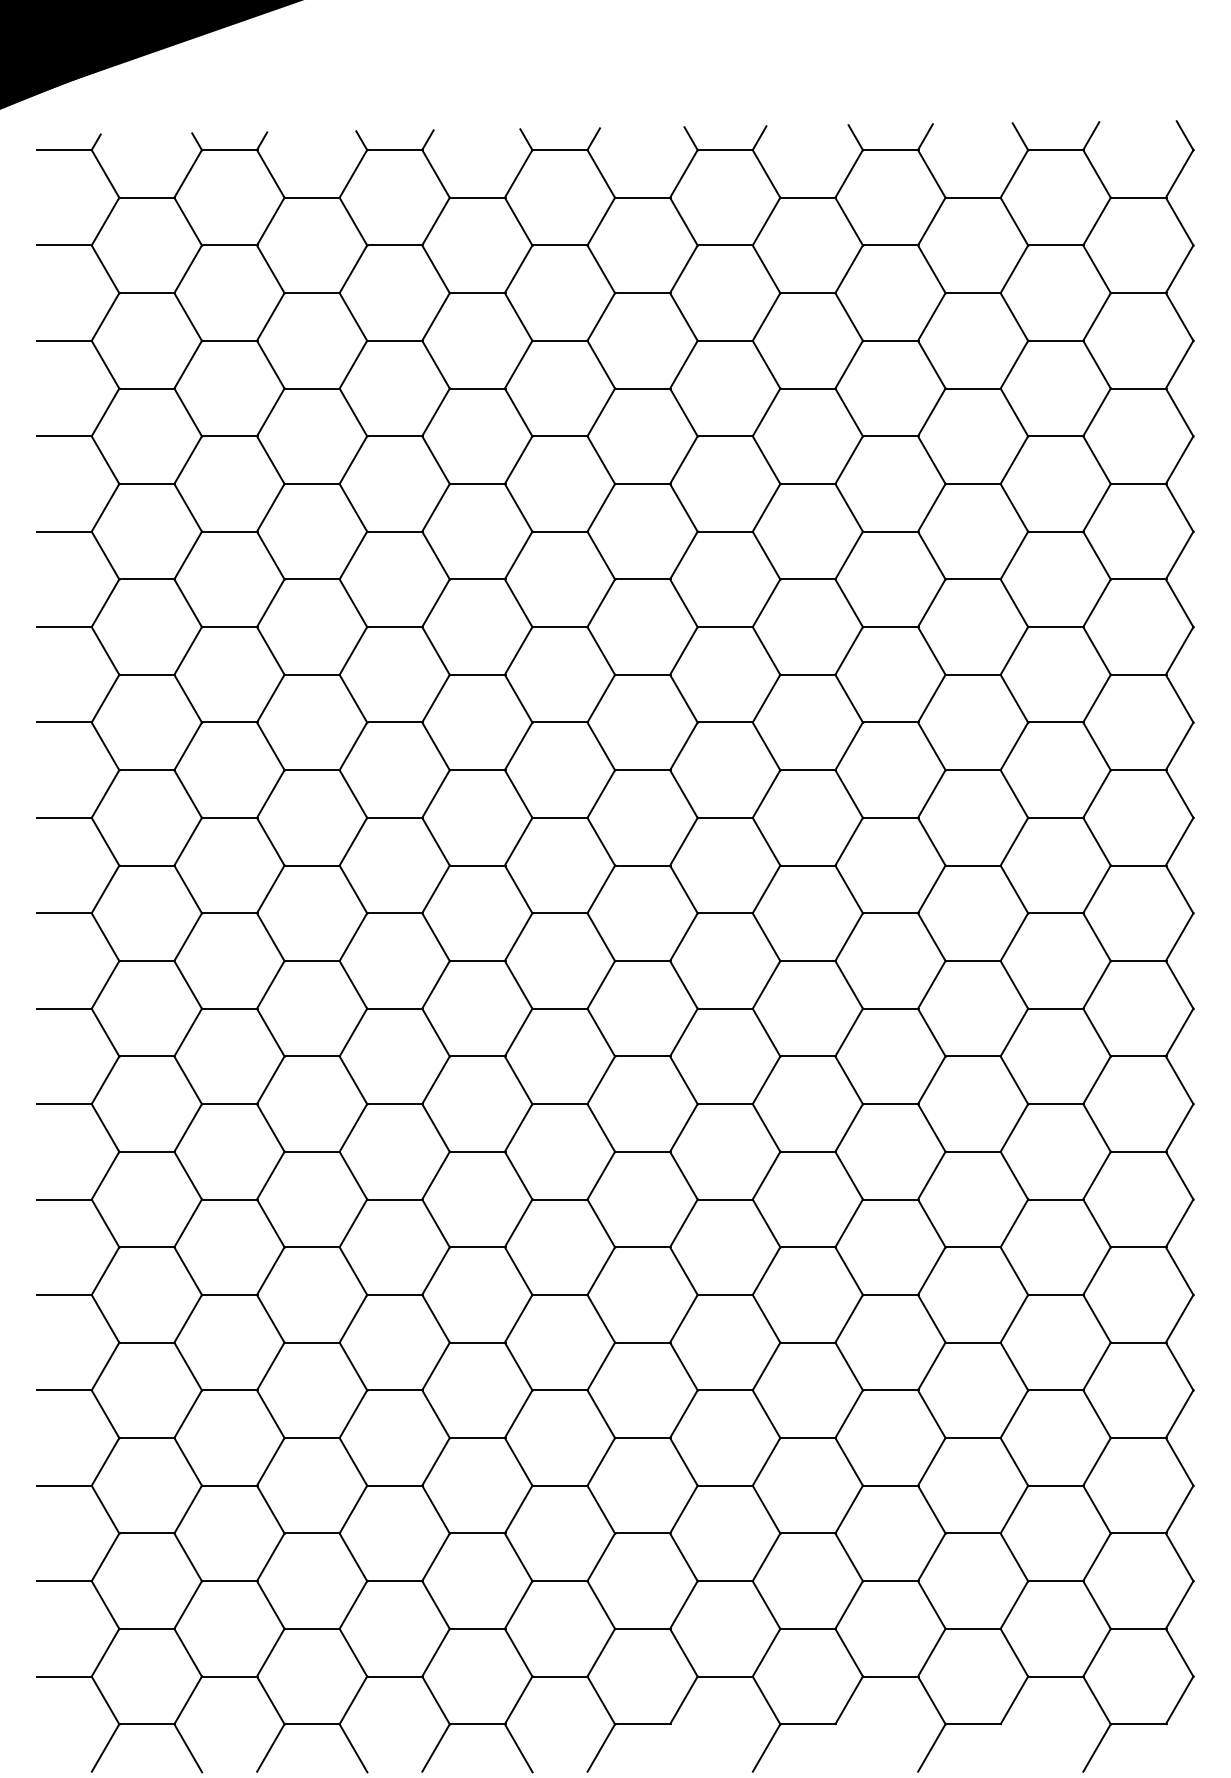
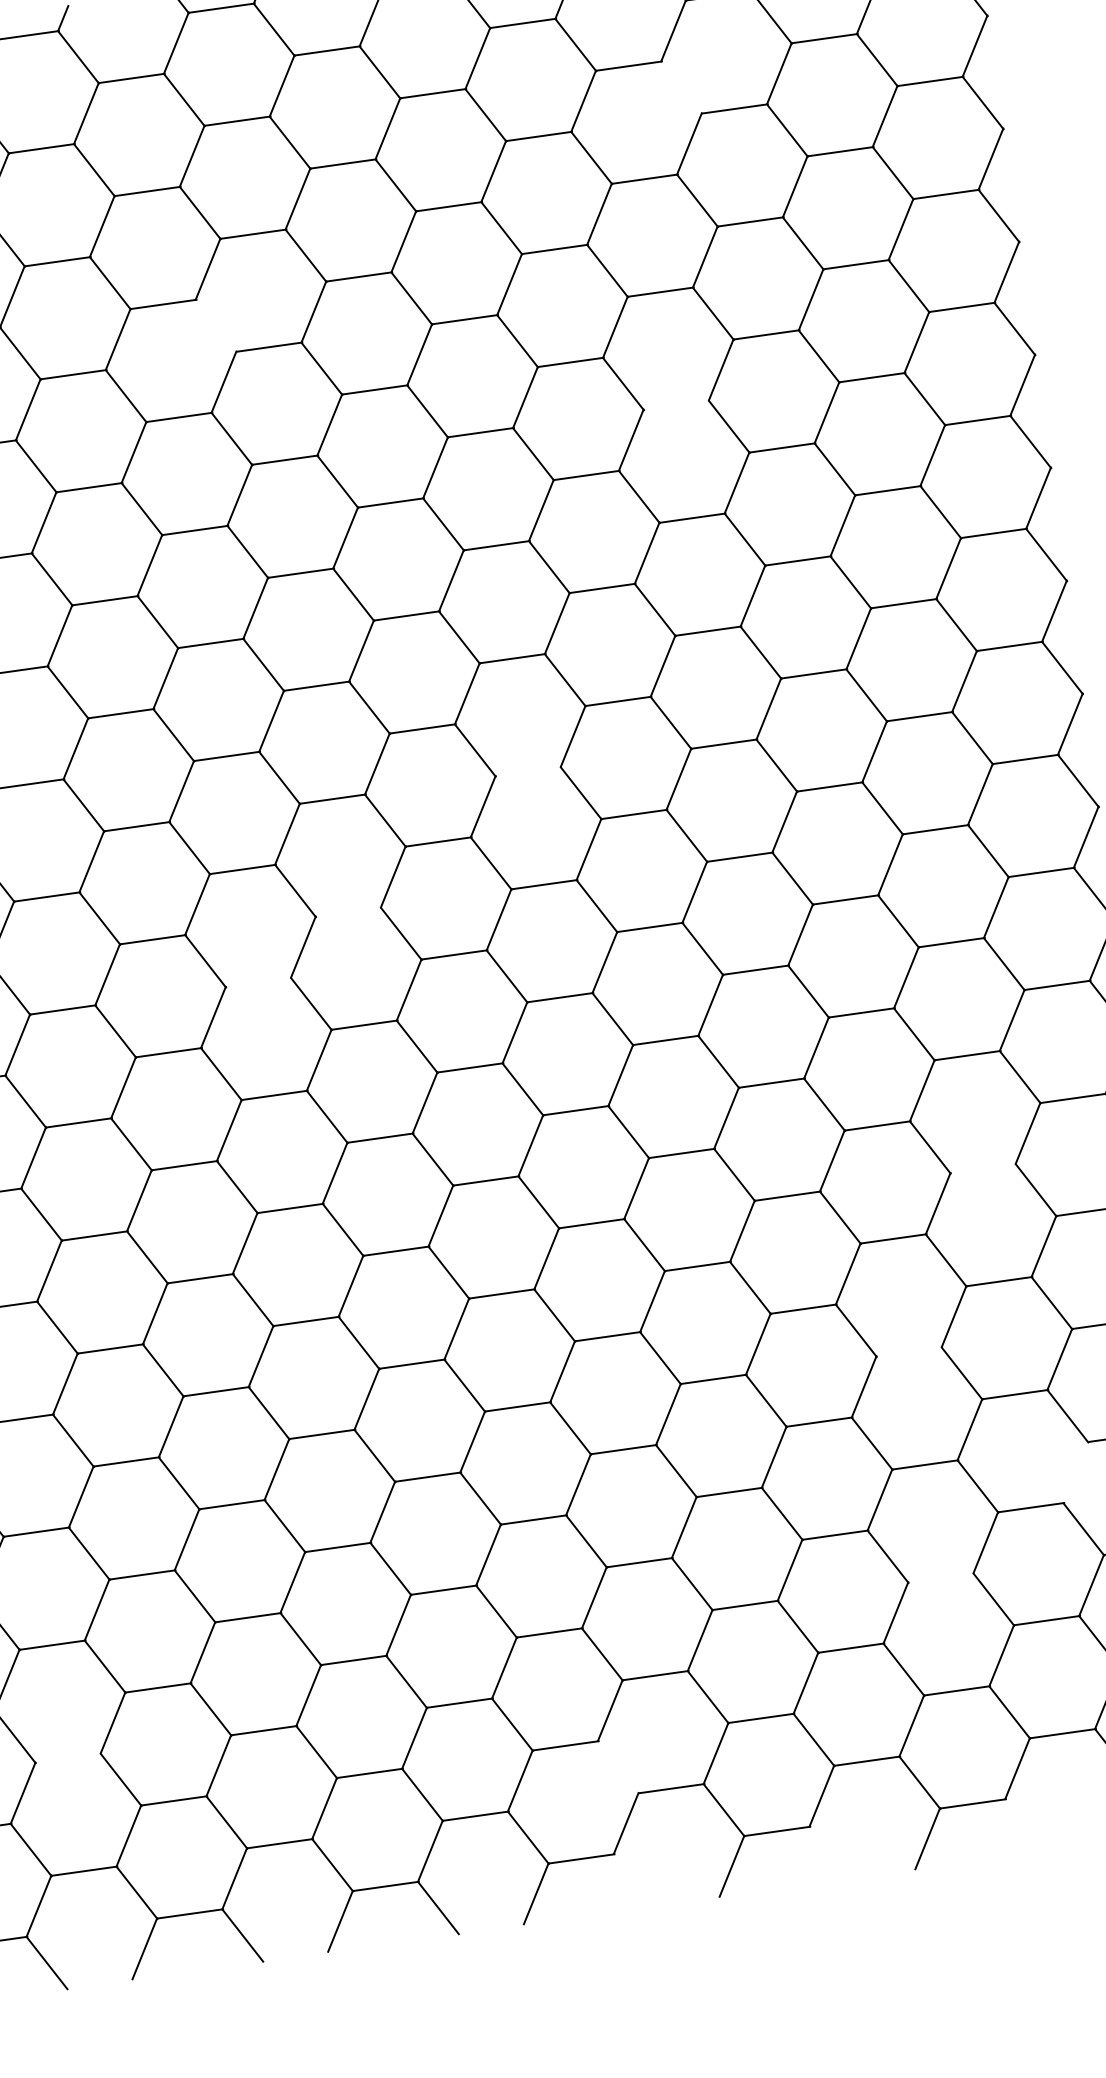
line: (931, 269) -> (681, 87), removed
line: (518, 412) -> (215, 325), removed
line: (890, 531) -> (676, 405), removed
line: (725, 817) -> (528, 771), removed
line: (560, 913) -> (348, 912), removed
line: (477, 961) -> (258, 983), removed
line: (1055, 1199) -> (982, 1168), removed
line: (973, 1342) -> (909, 1351), removed
line: (1096, 1461) -> (1074, 1472), removed
line: (973, 1533) -> (941, 1577), removed
line: (229, 1581) -> (68, 1758), removed
line: (683, 1652) -> (617, 1767), removed

